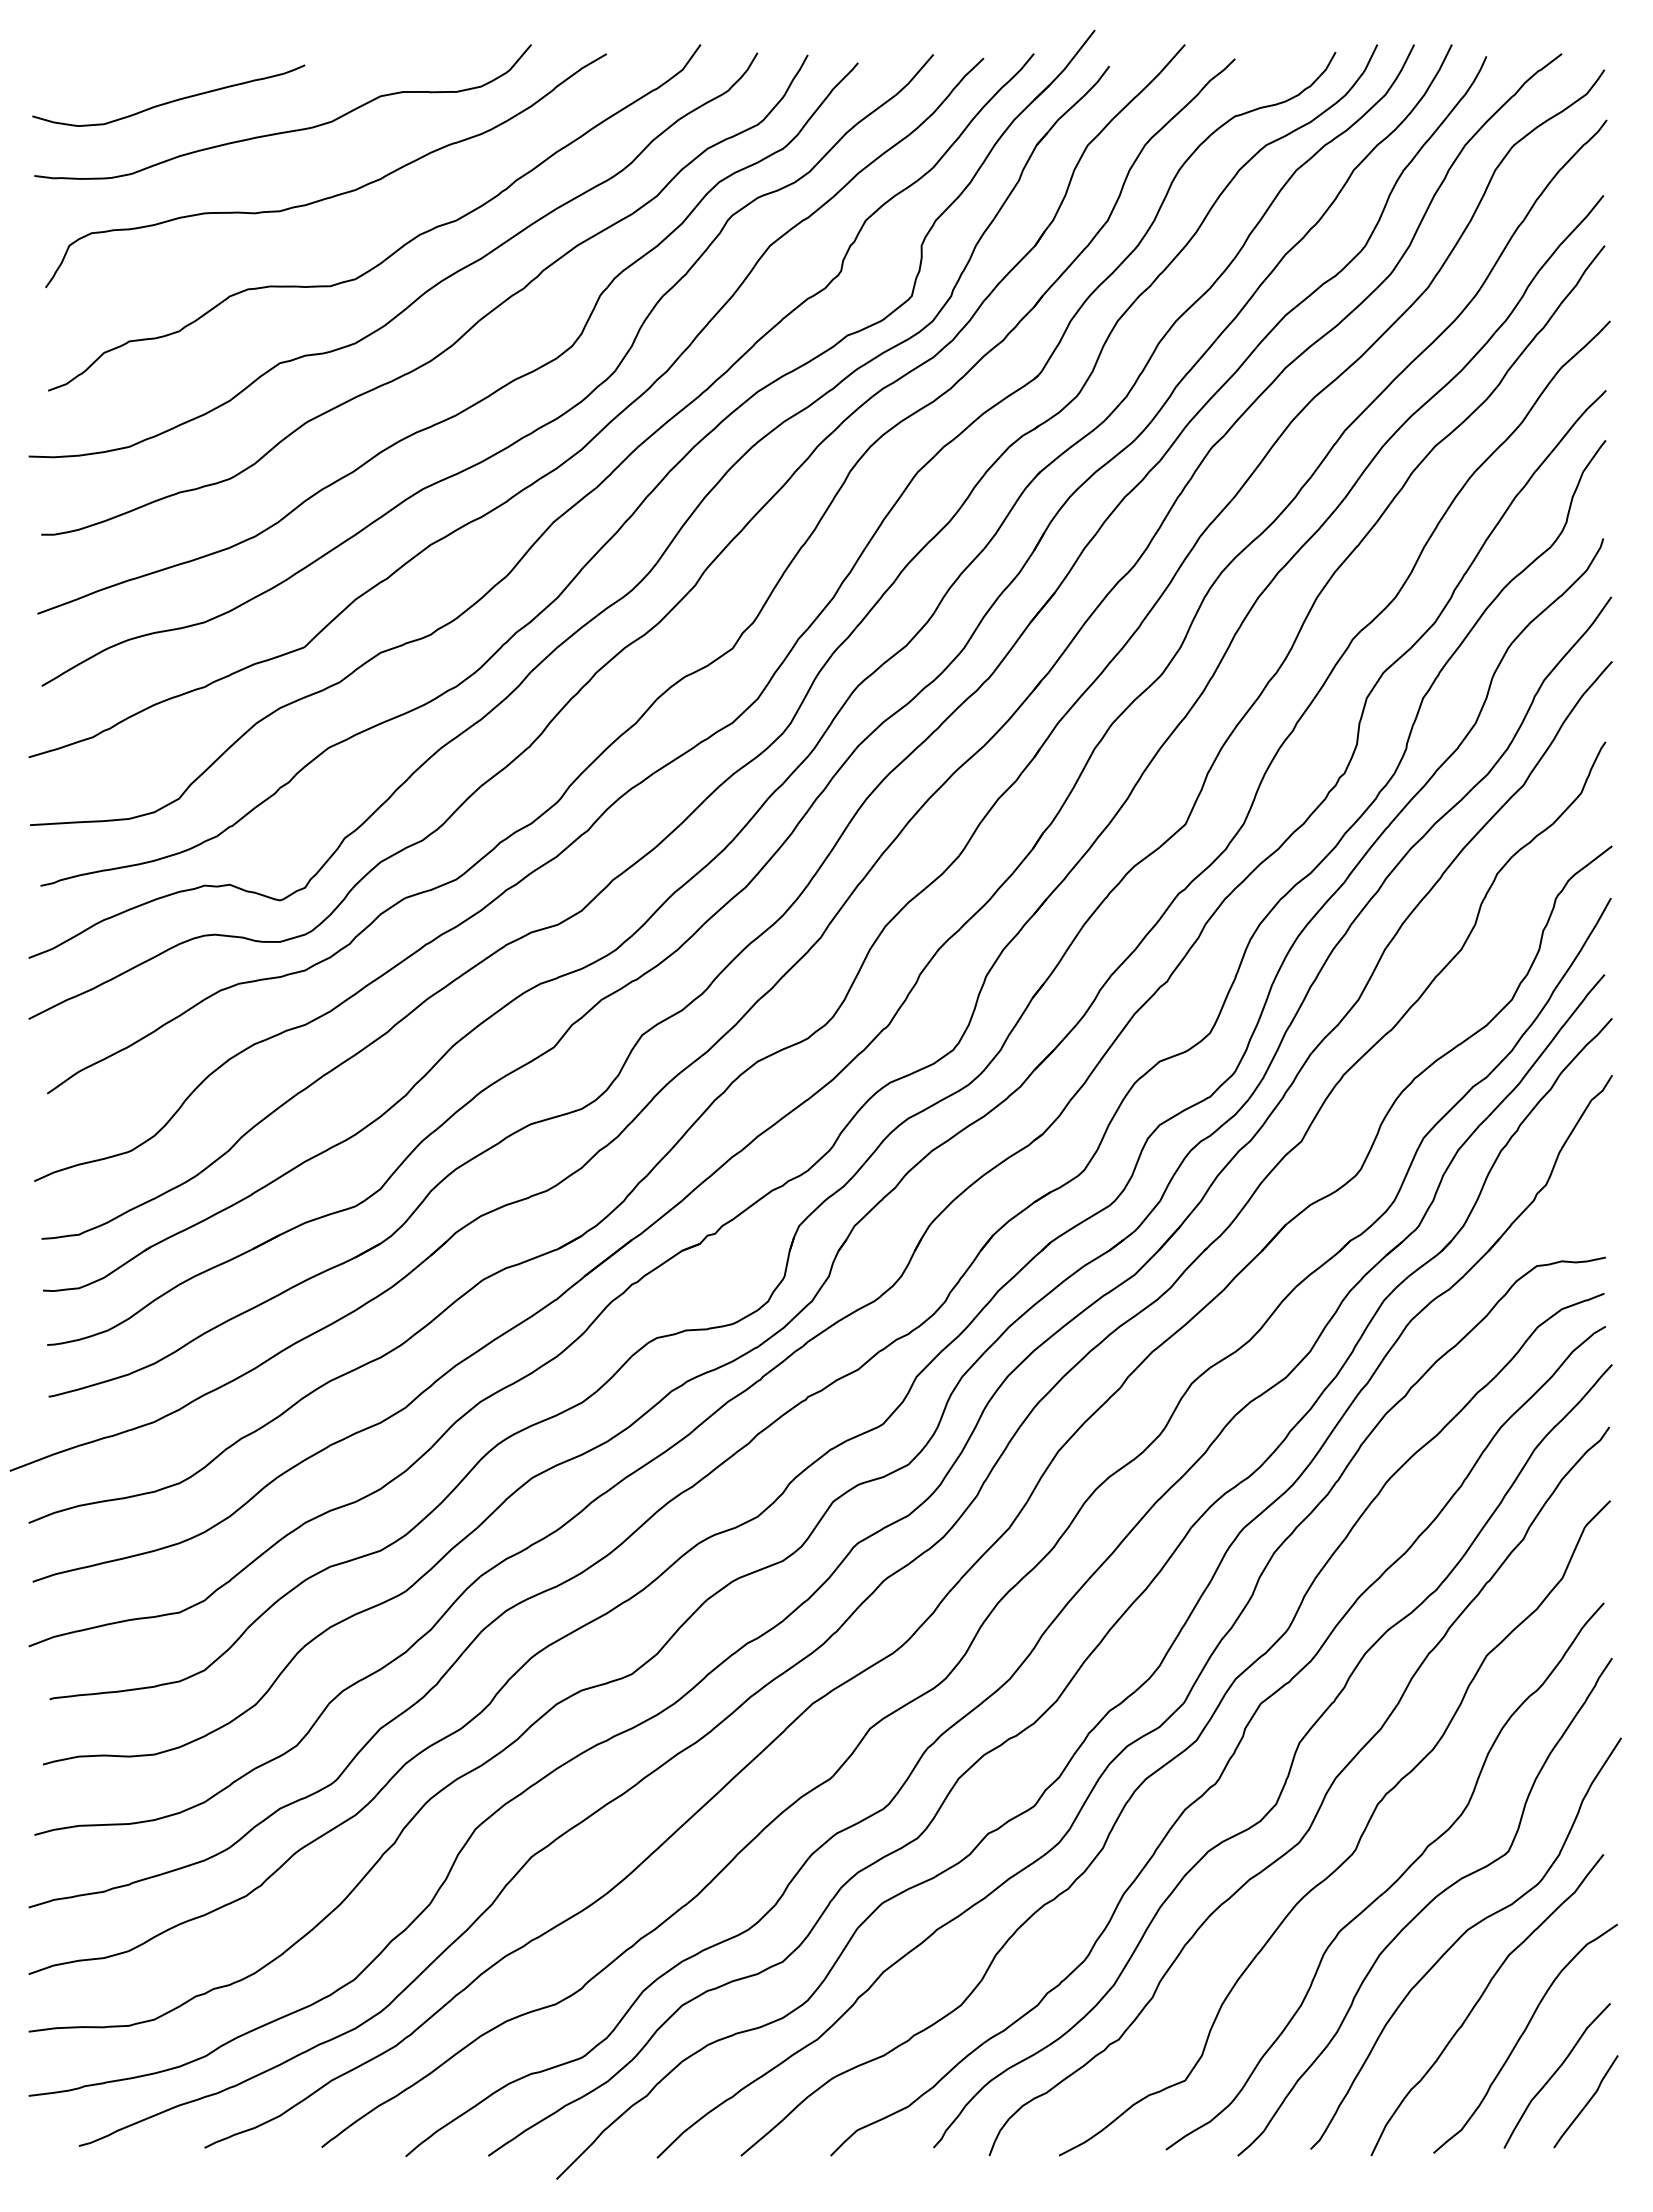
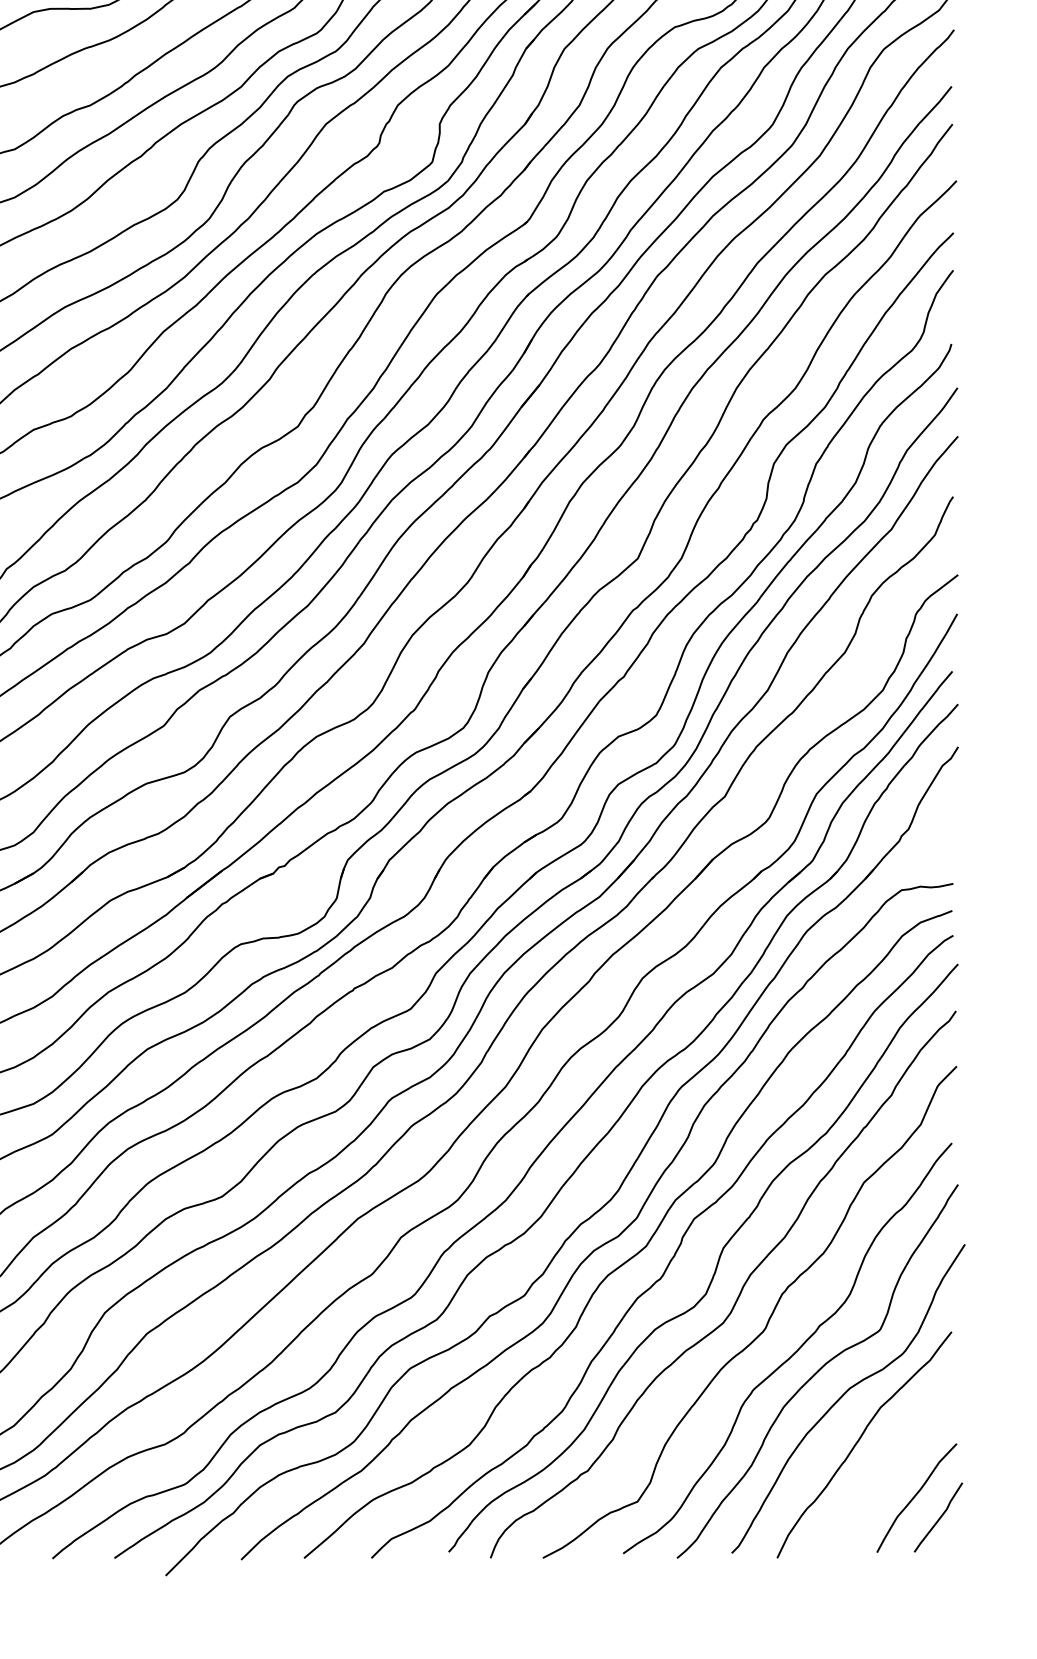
curve: (1522, 2036) -> (890, 1468), removed

